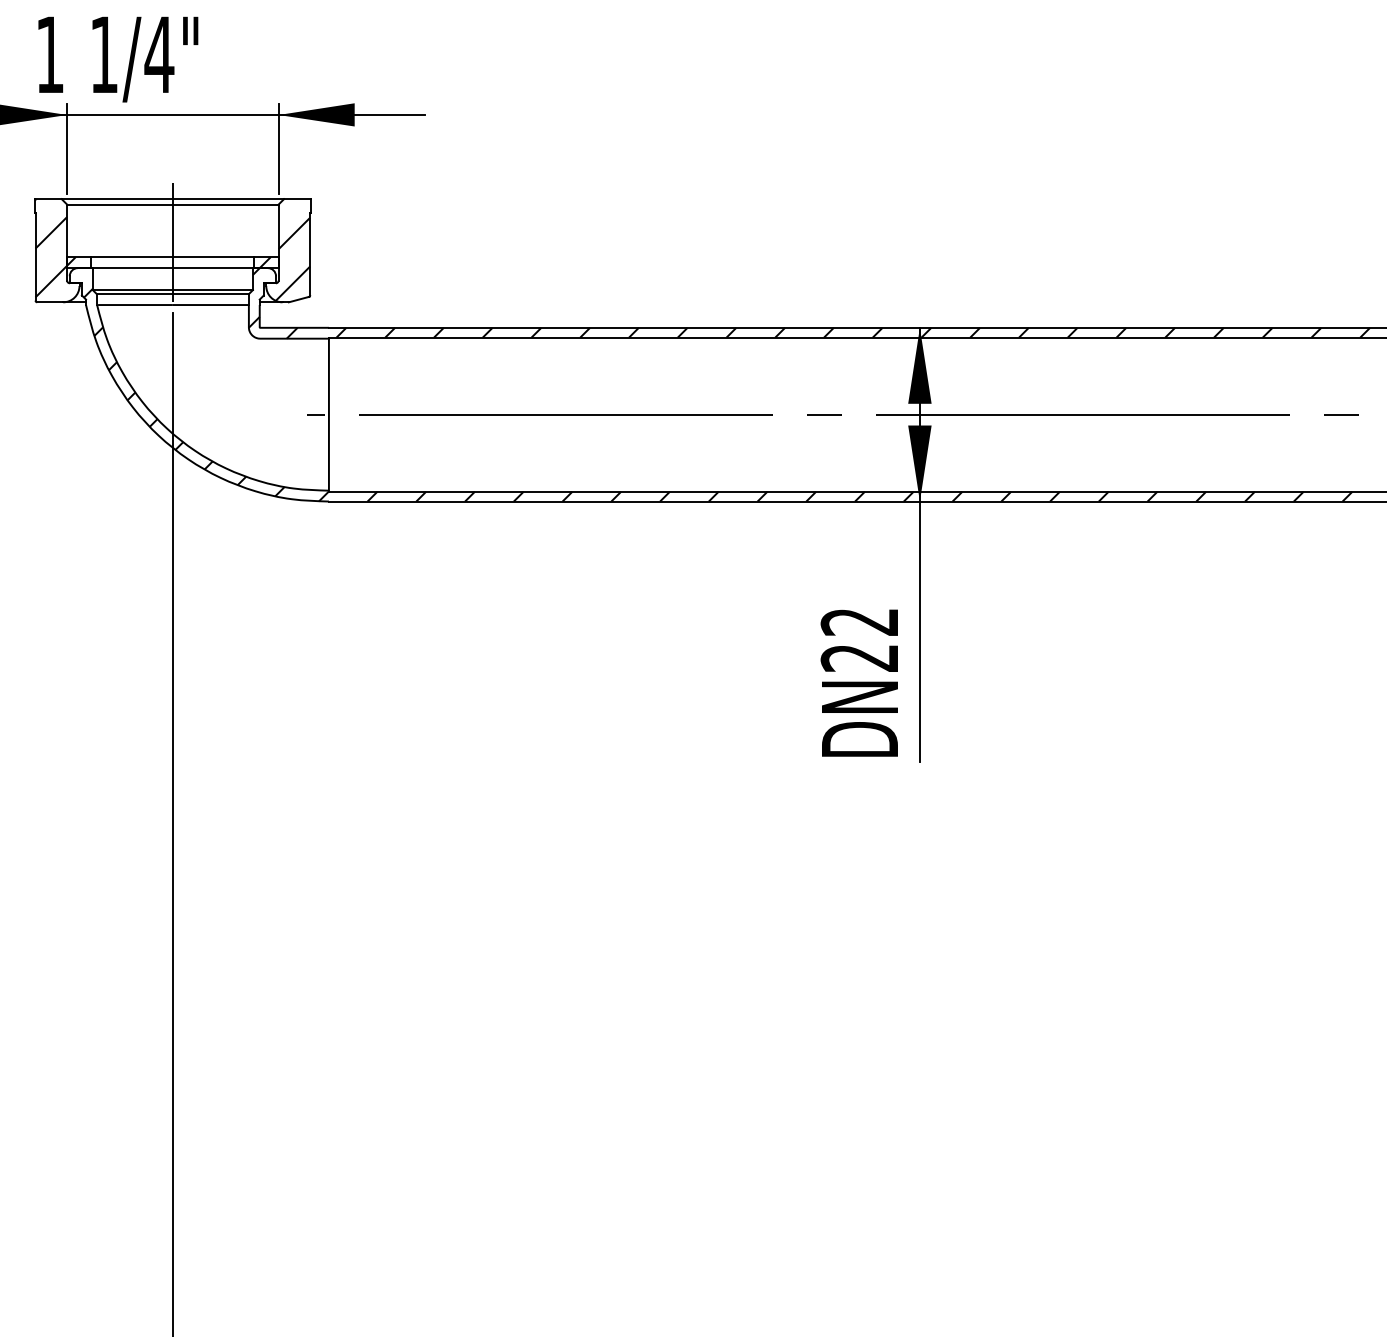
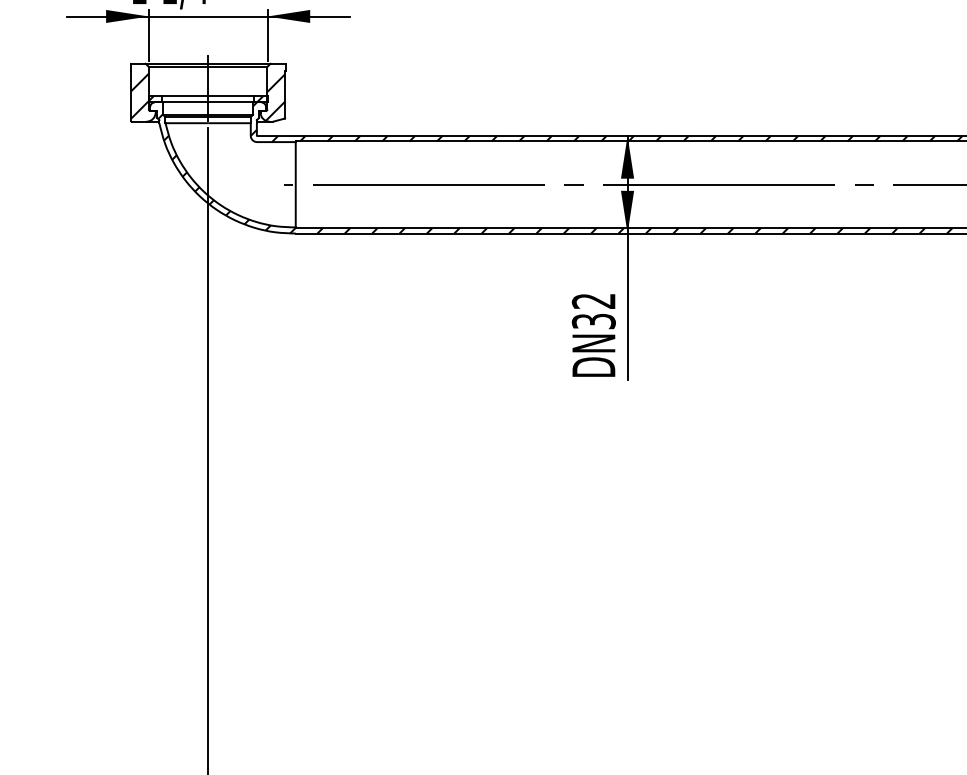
text: (859, 658) -> (593, 321), DN22 -> DN32

